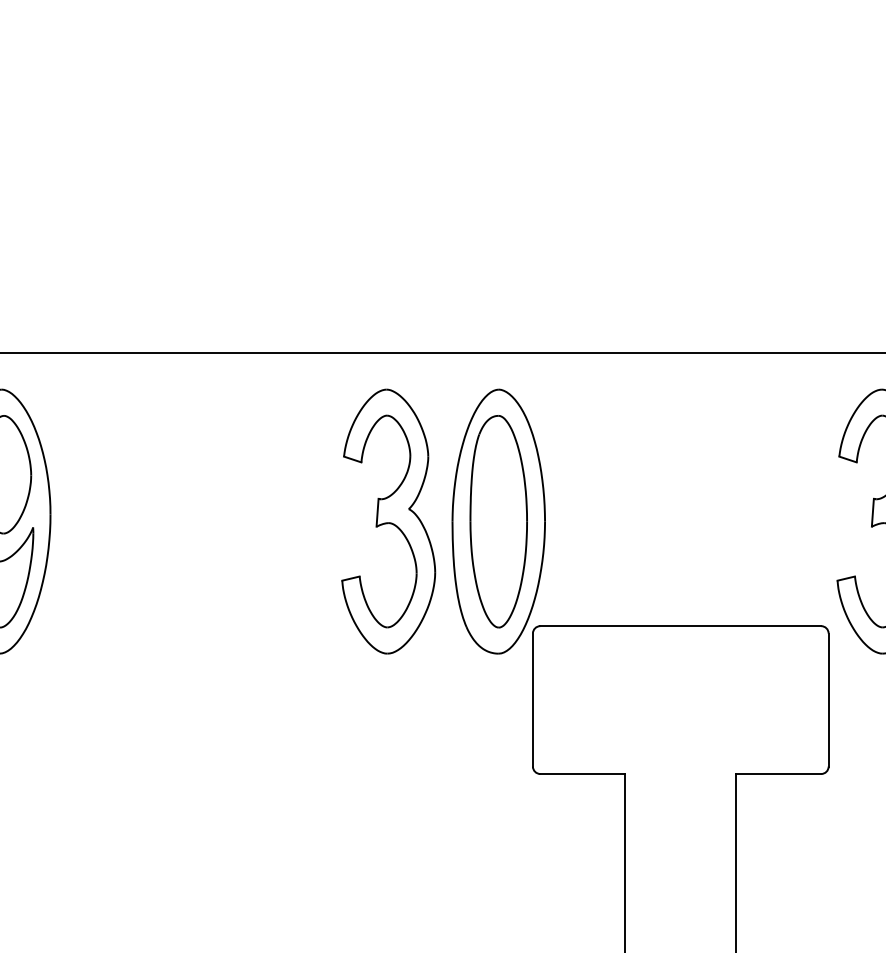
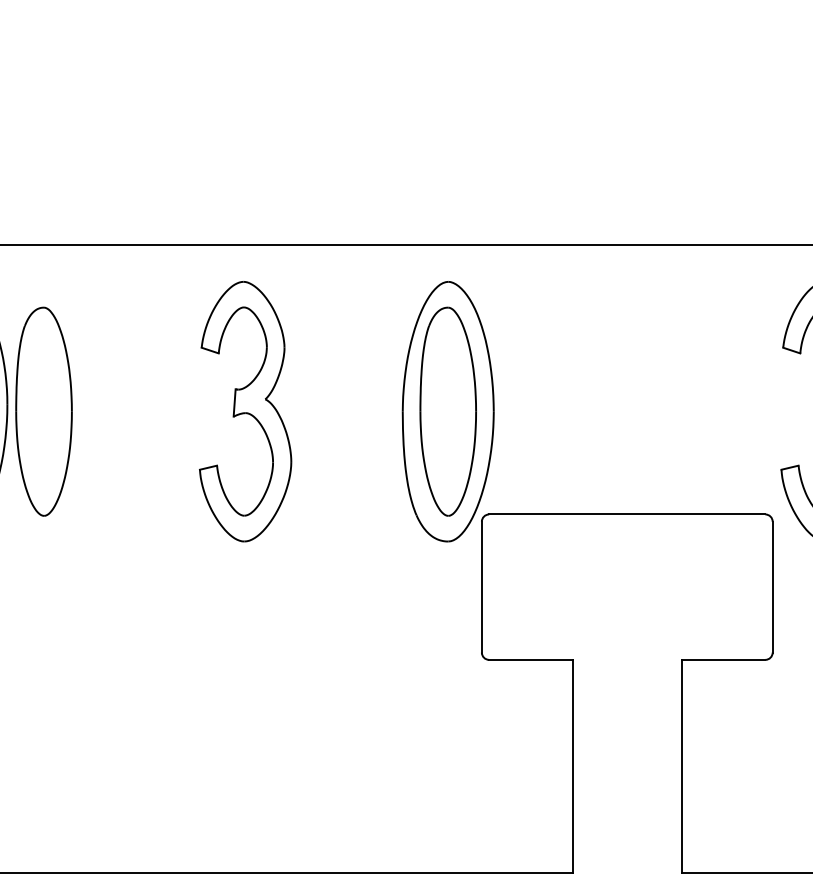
part: (87, 521) -> (43, 411), added
part: (388, 521) -> (245, 411), moved

